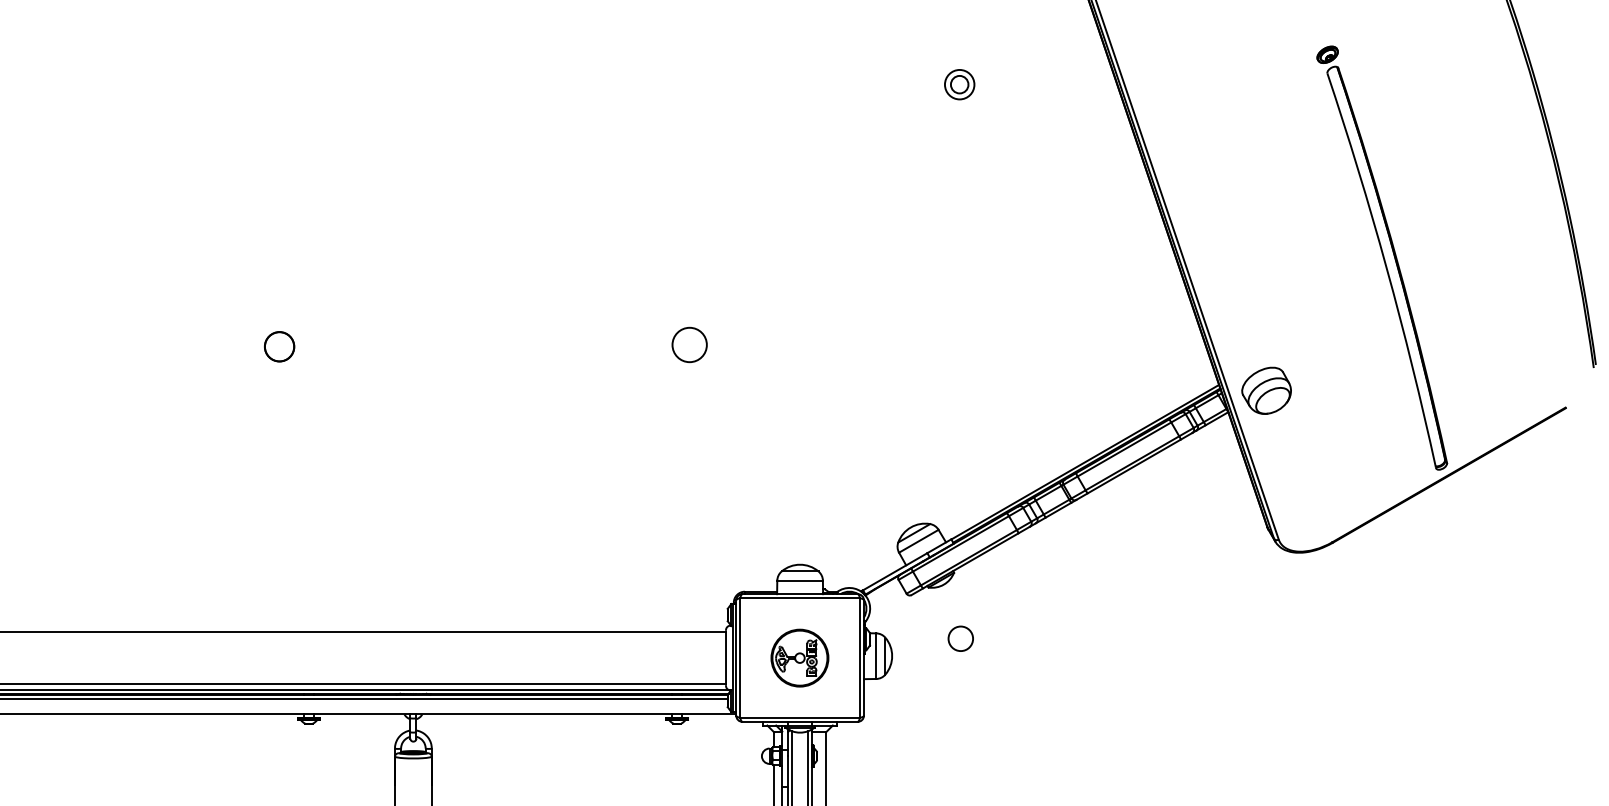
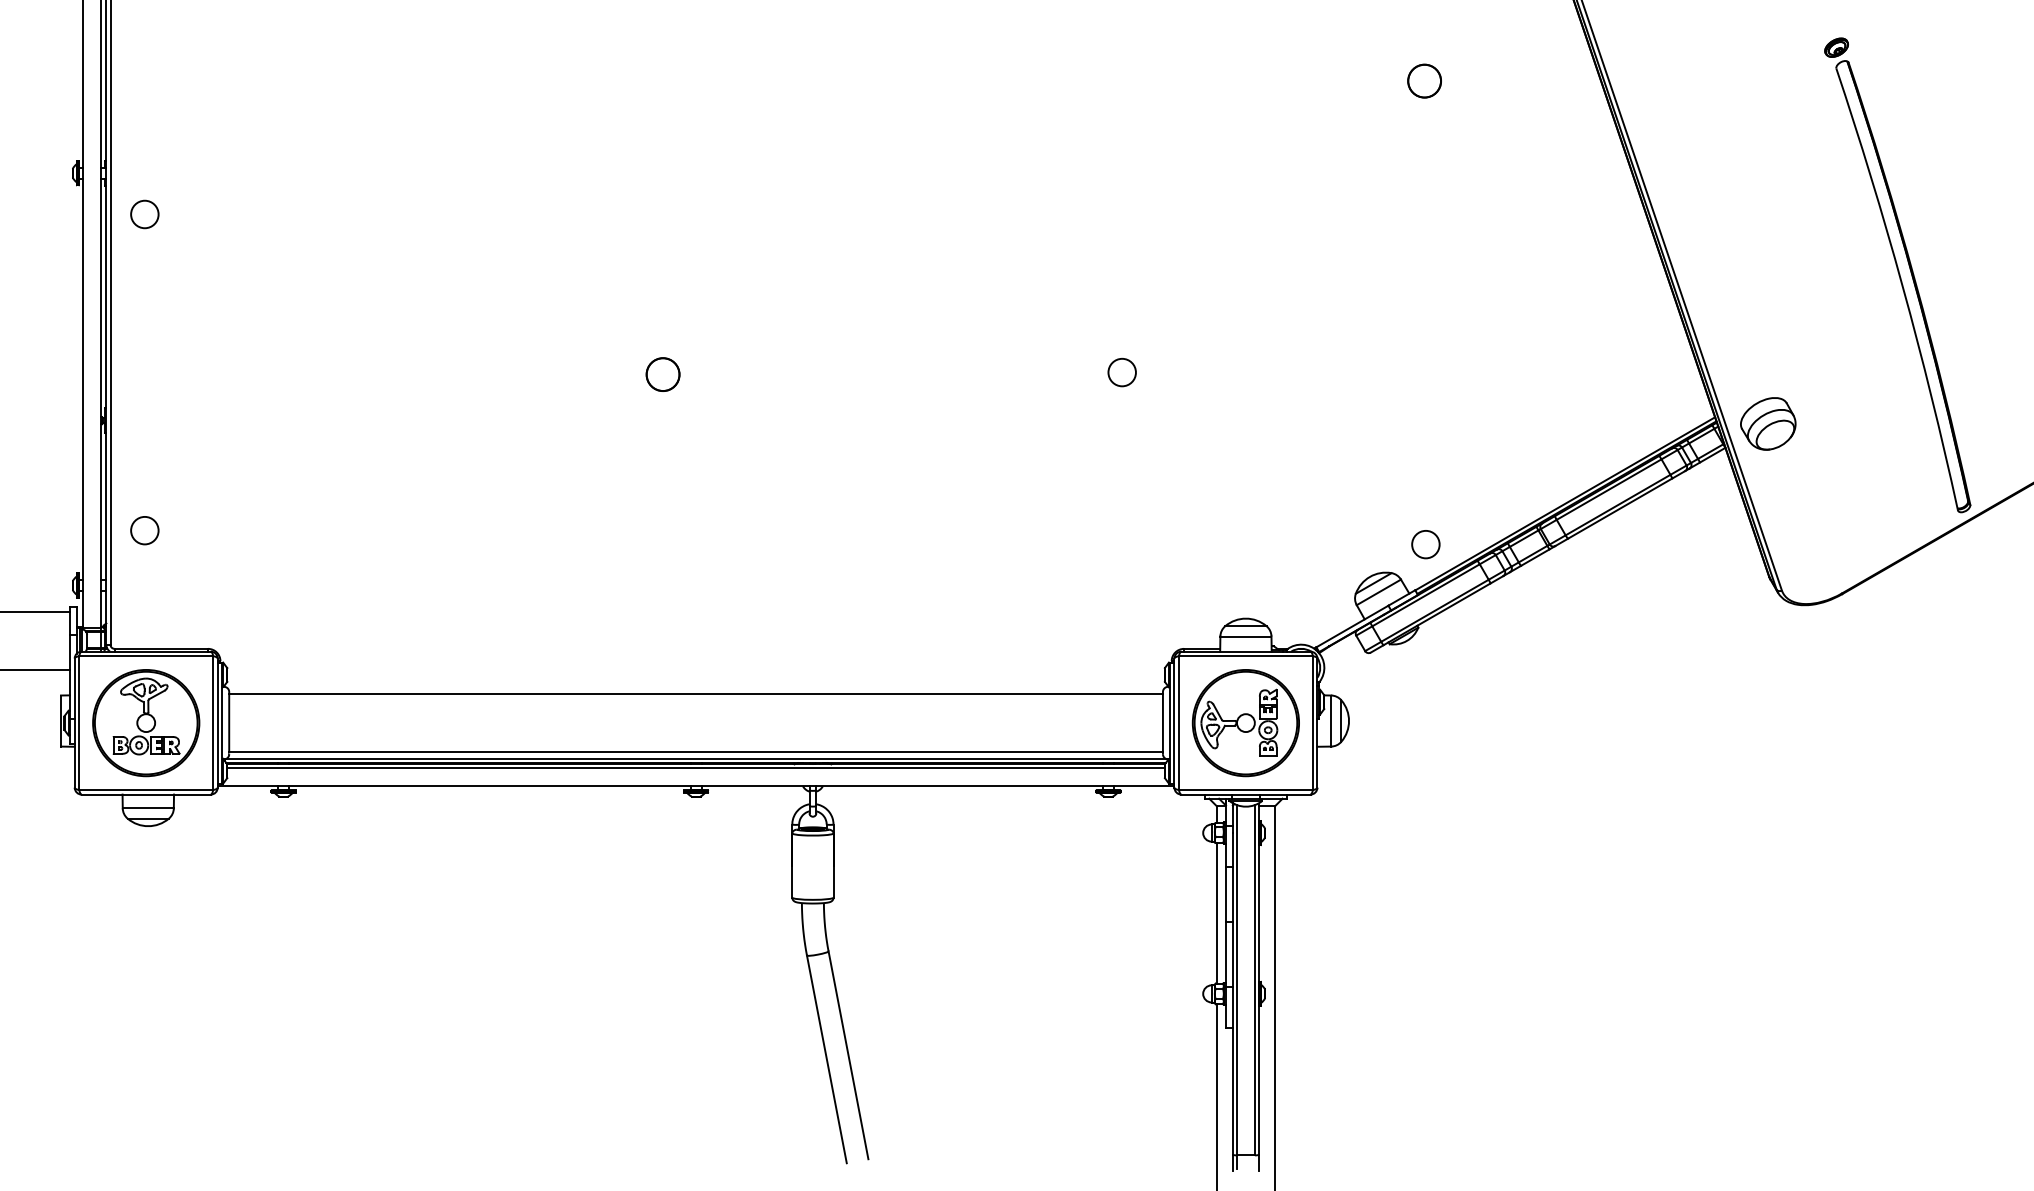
circle: (959, 84) -> (1424, 80), size x1.67
circle: (688, 344) -> (1121, 372), size x0.71
circle: (960, 638) -> (1425, 544), moved
part: (799, 658) -> (1245, 723), size x1.67

